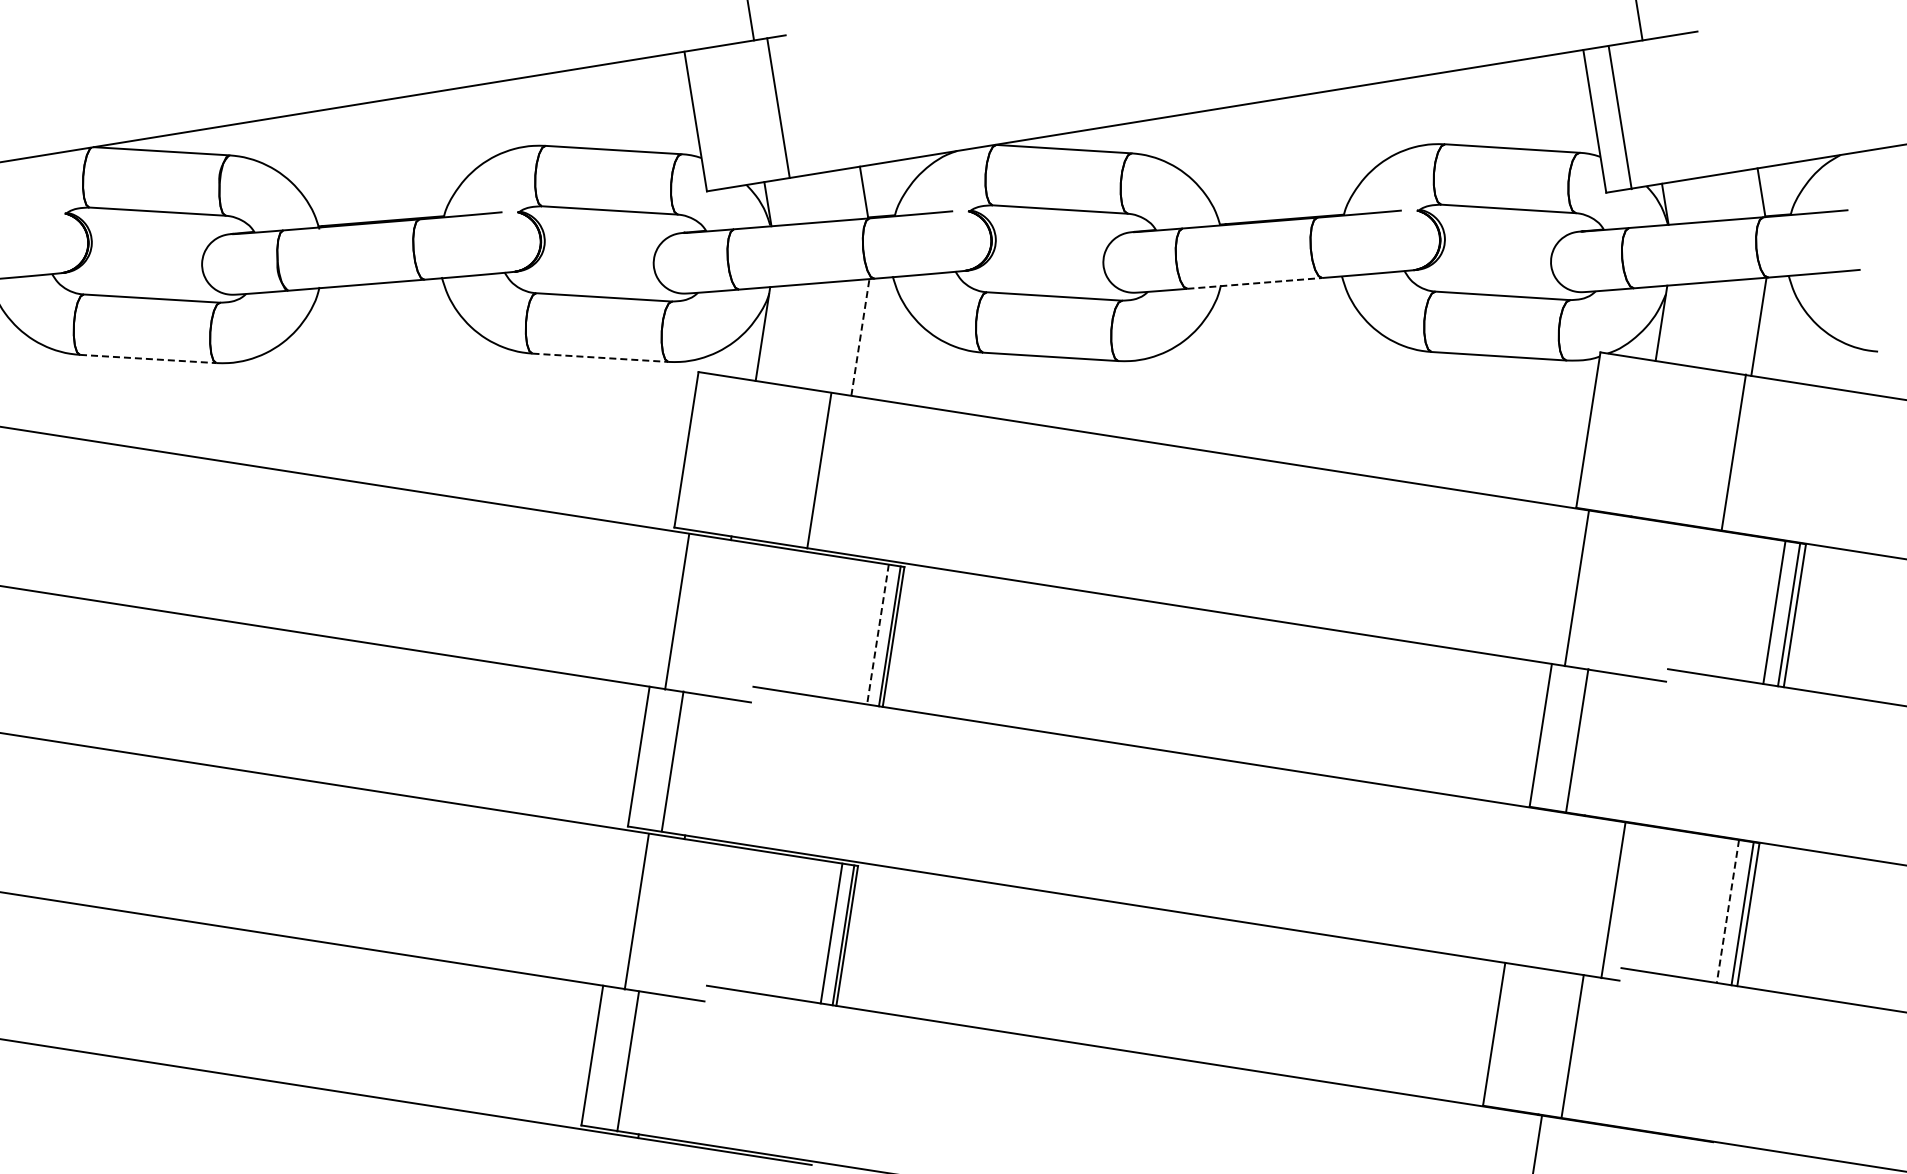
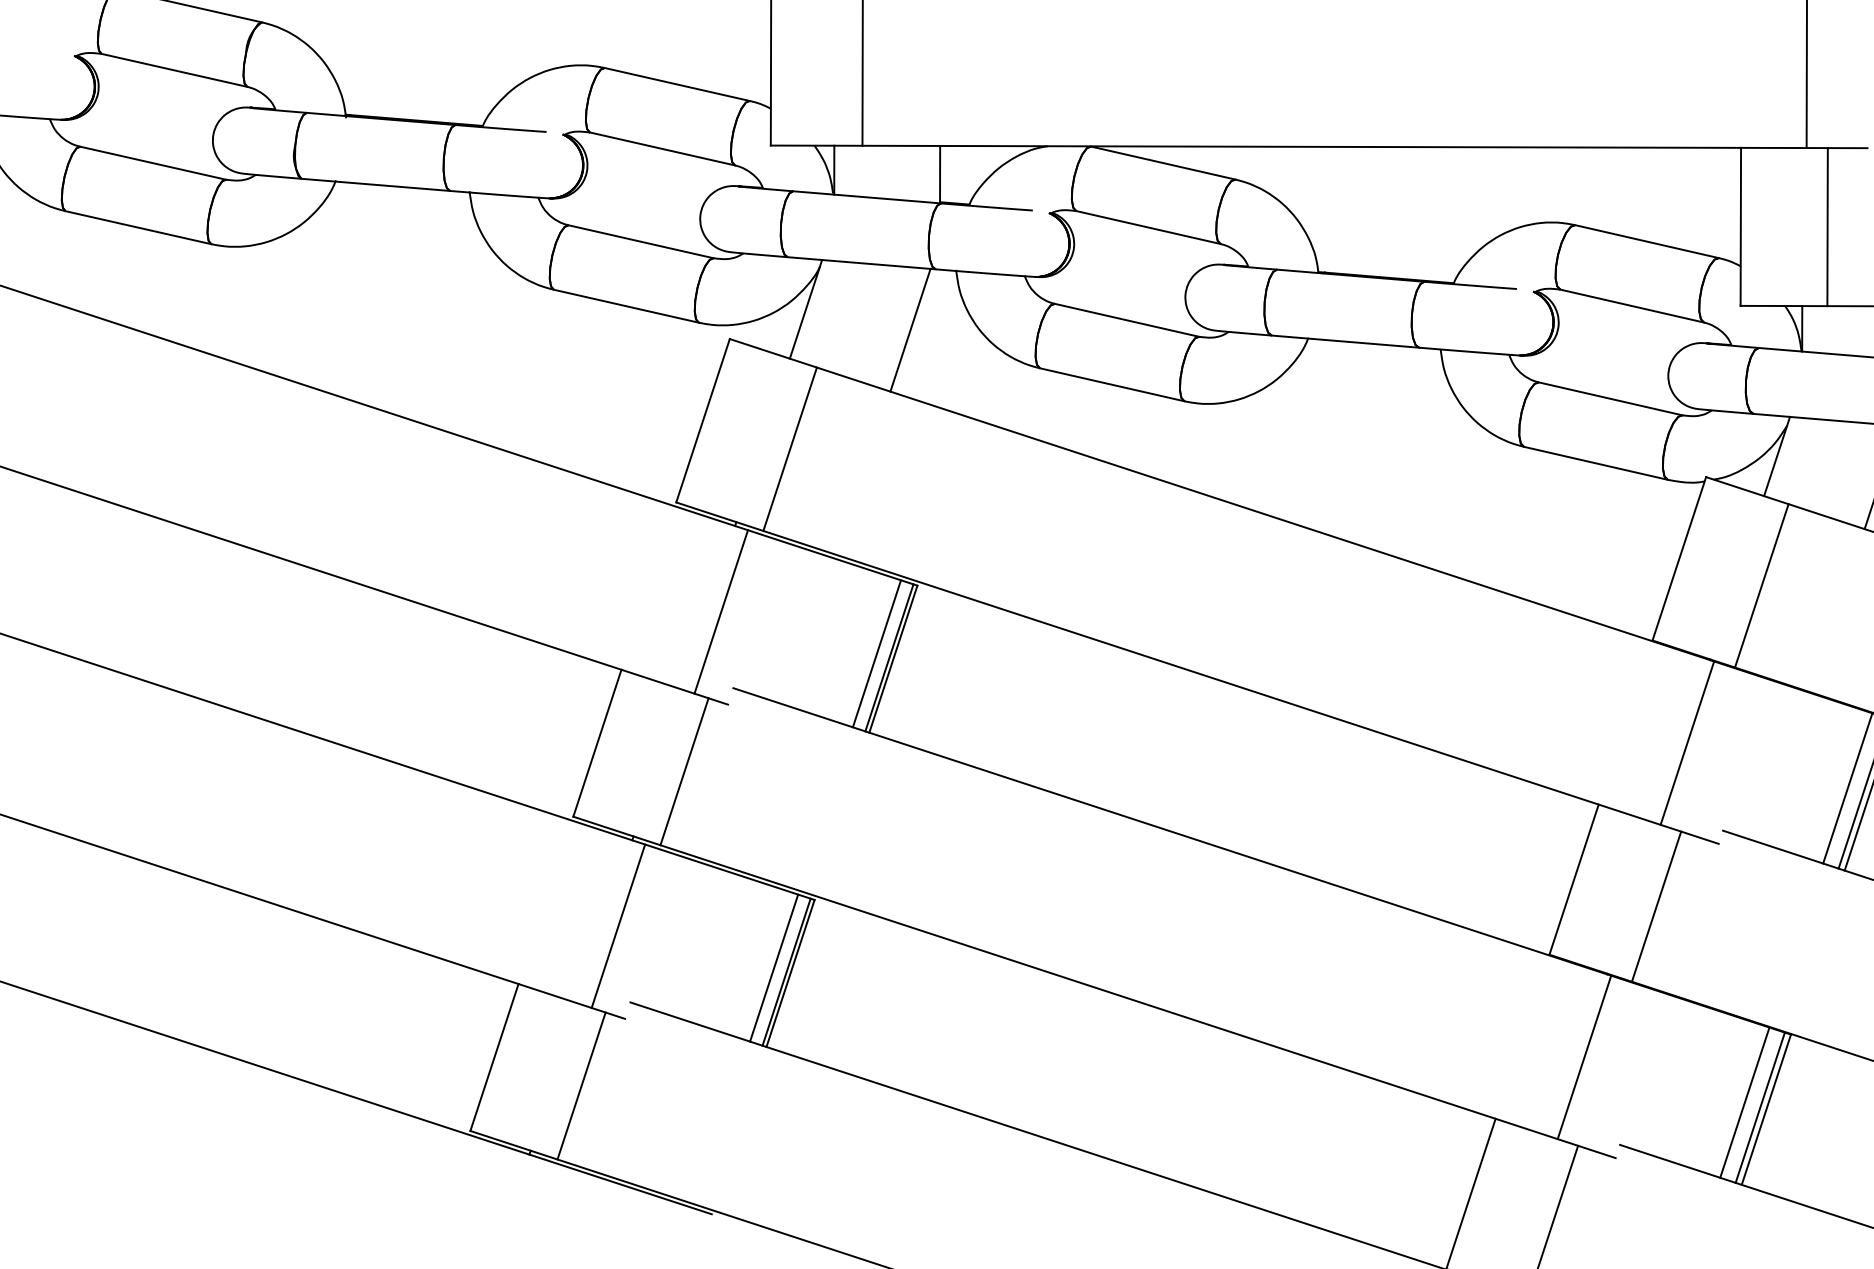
line: (1619, 117) -> (1826, 226), moved
line: (1254, 283) -> (1345, 341), dashed -> solid
line: (860, 336) -> (910, 329), dashed -> solid
line: (600, 357) -> (626, 305), dashed -> solid
line: (148, 359) -> (138, 228), dashed -> solid
line: (1733, 452) -> (1761, 585), moved
line: (819, 470) -> (790, 449), moved
line: (1576, 588) -> (1686, 743), moved
line: (677, 611) -> (721, 611), moved
line: (877, 634) -> (876, 653), dashed -> solid
line: (1577, 740) -> (1656, 906), moved
line: (672, 761) -> (684, 771), moved
line: (1613, 900) -> (1584, 1057), moved
line: (636, 911) -> (618, 925), moved
line: (1727, 911) -> (1744, 1102), dashed -> solid
line: (628, 1061) -> (581, 1086), moved

